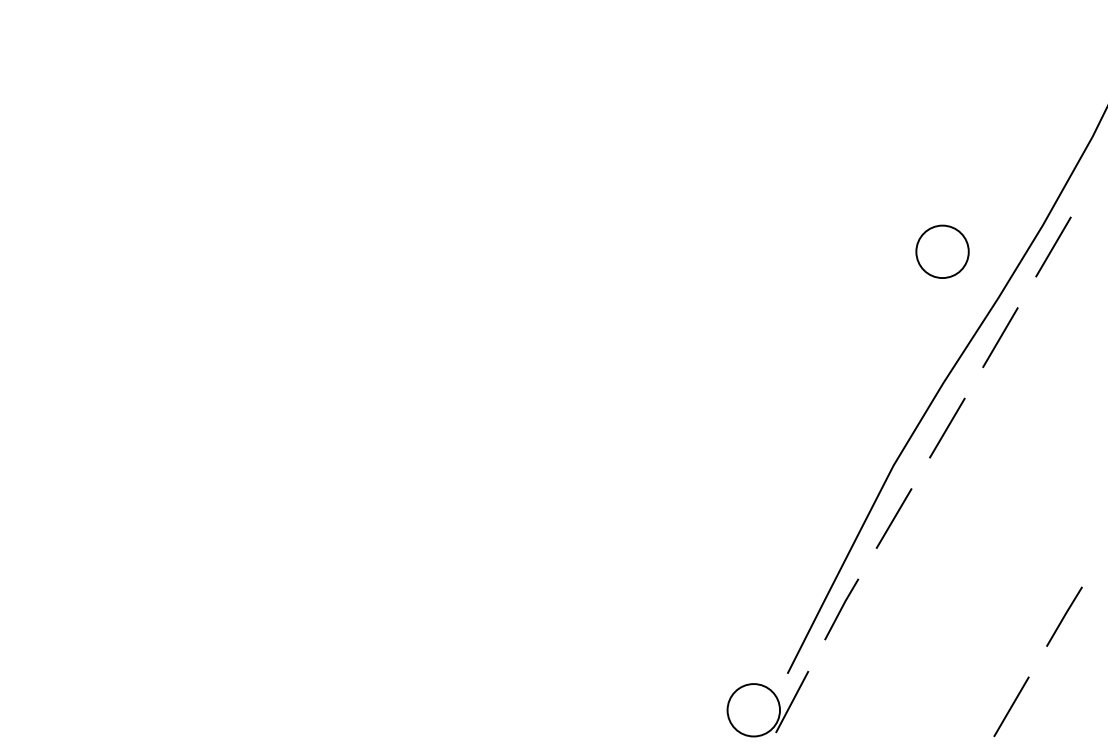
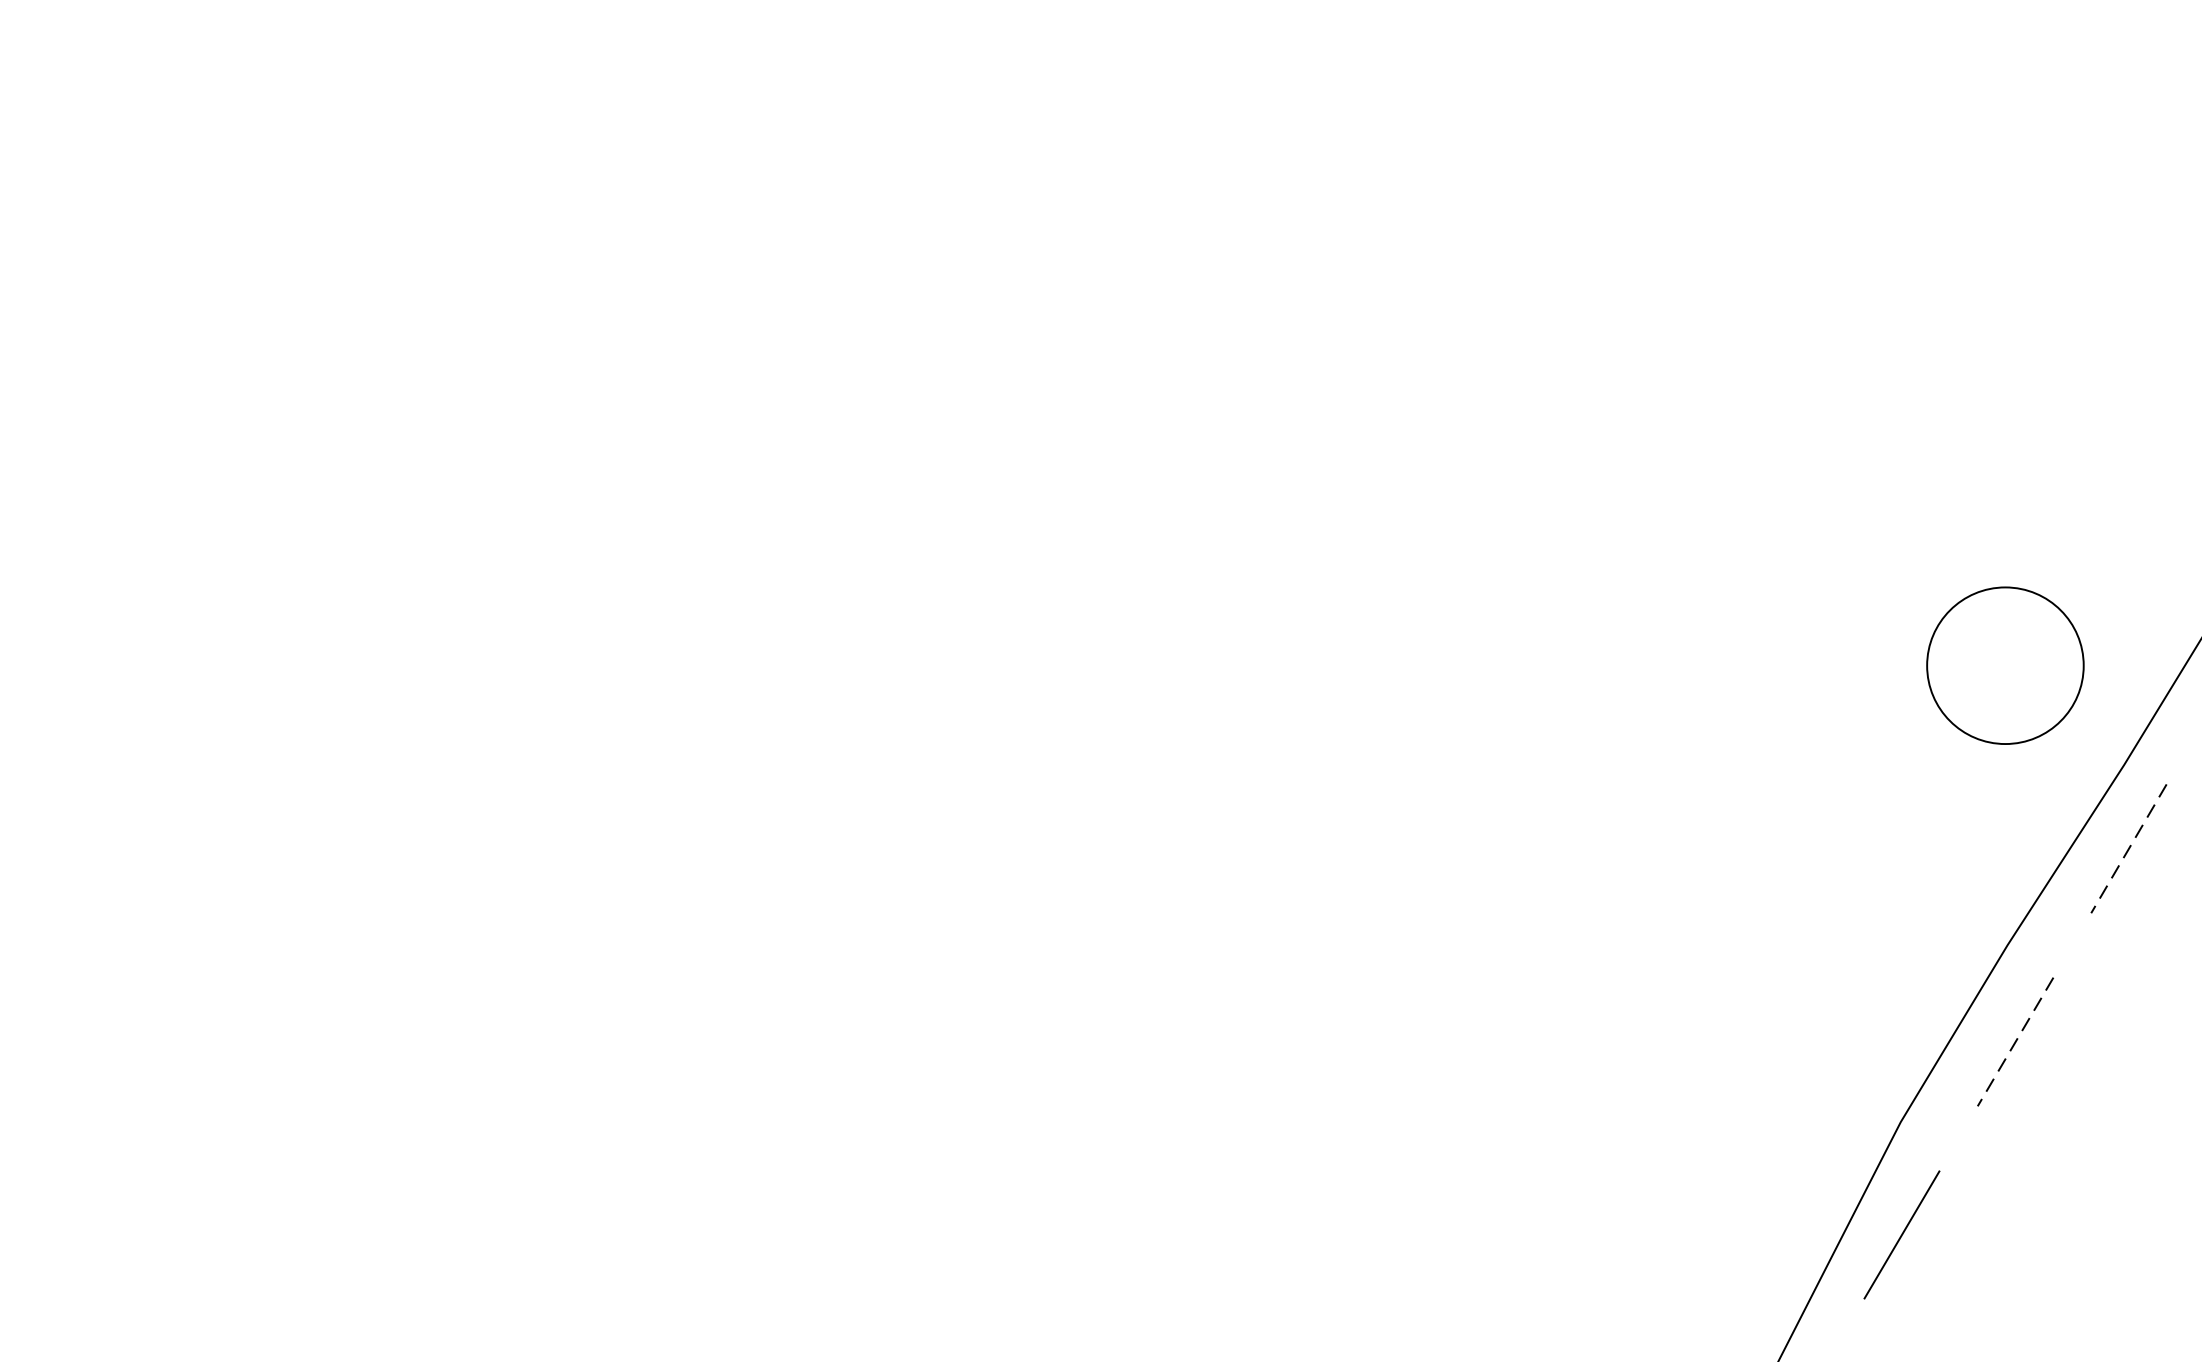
circle: (942, 251) -> (2005, 664), size x1.4
line: (1000, 337) -> (2129, 848), solid -> dashed
line: (947, 428) -> (2015, 1042), solid -> dashed

